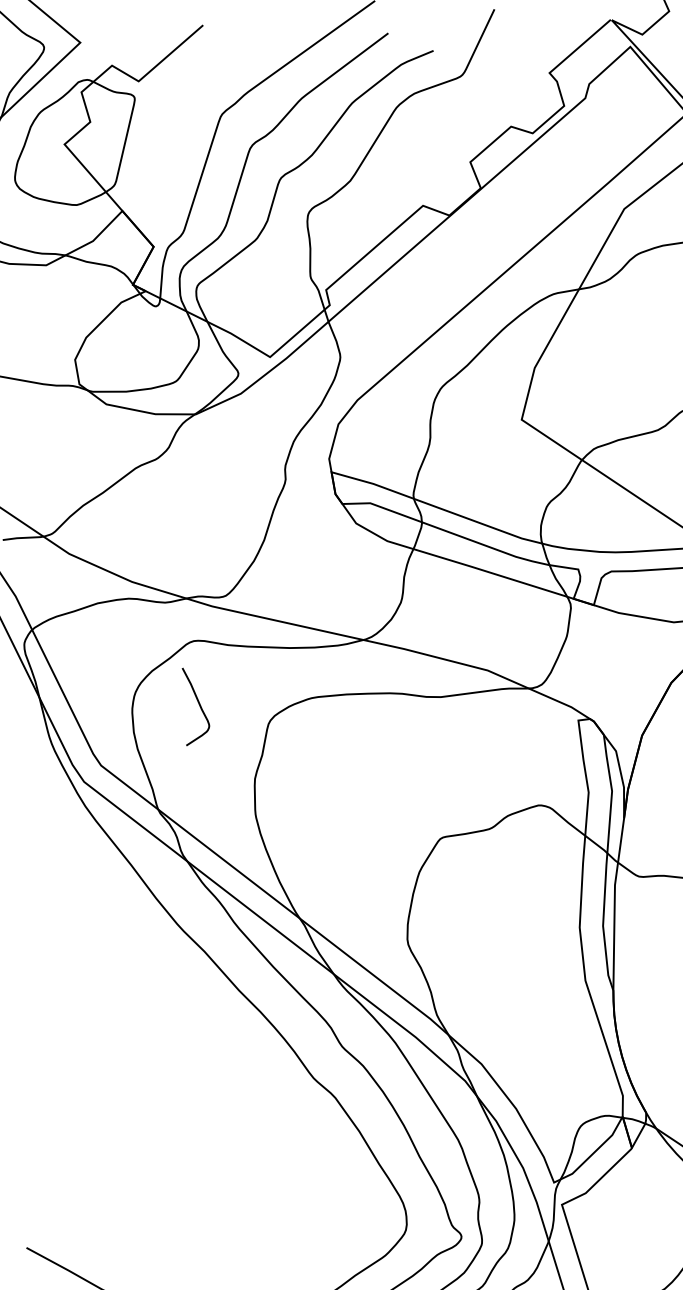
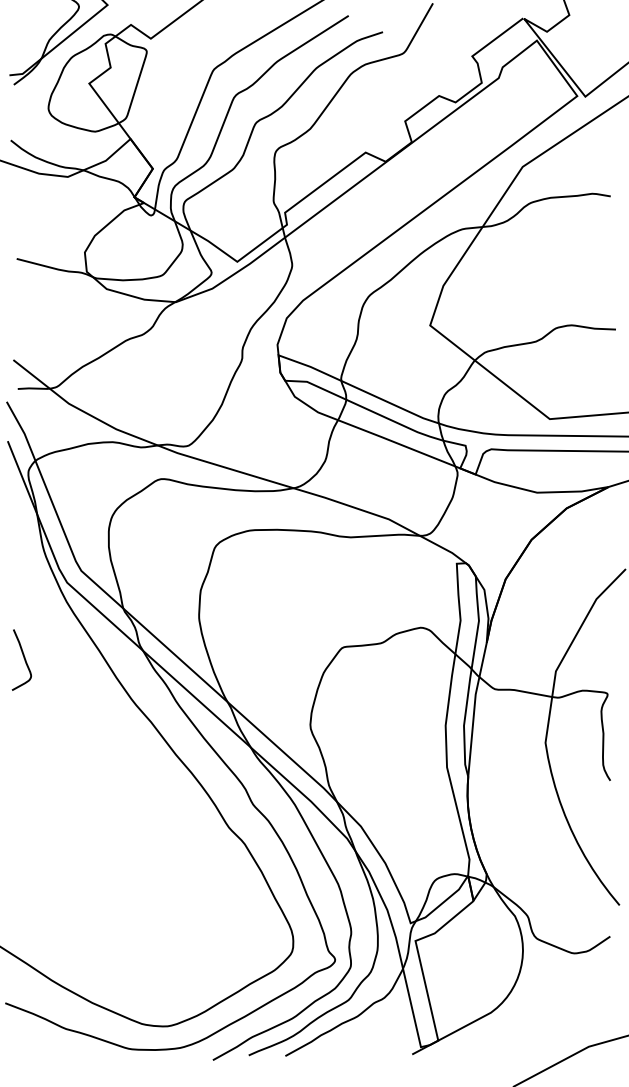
curve: (197, 704) -> (23, 658), moved

